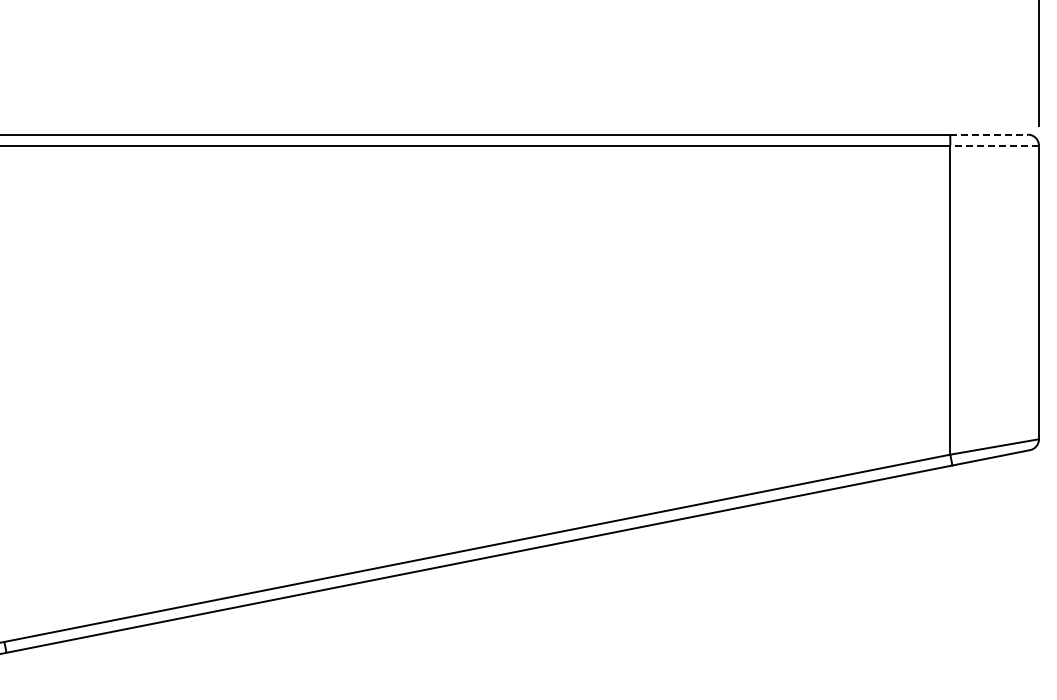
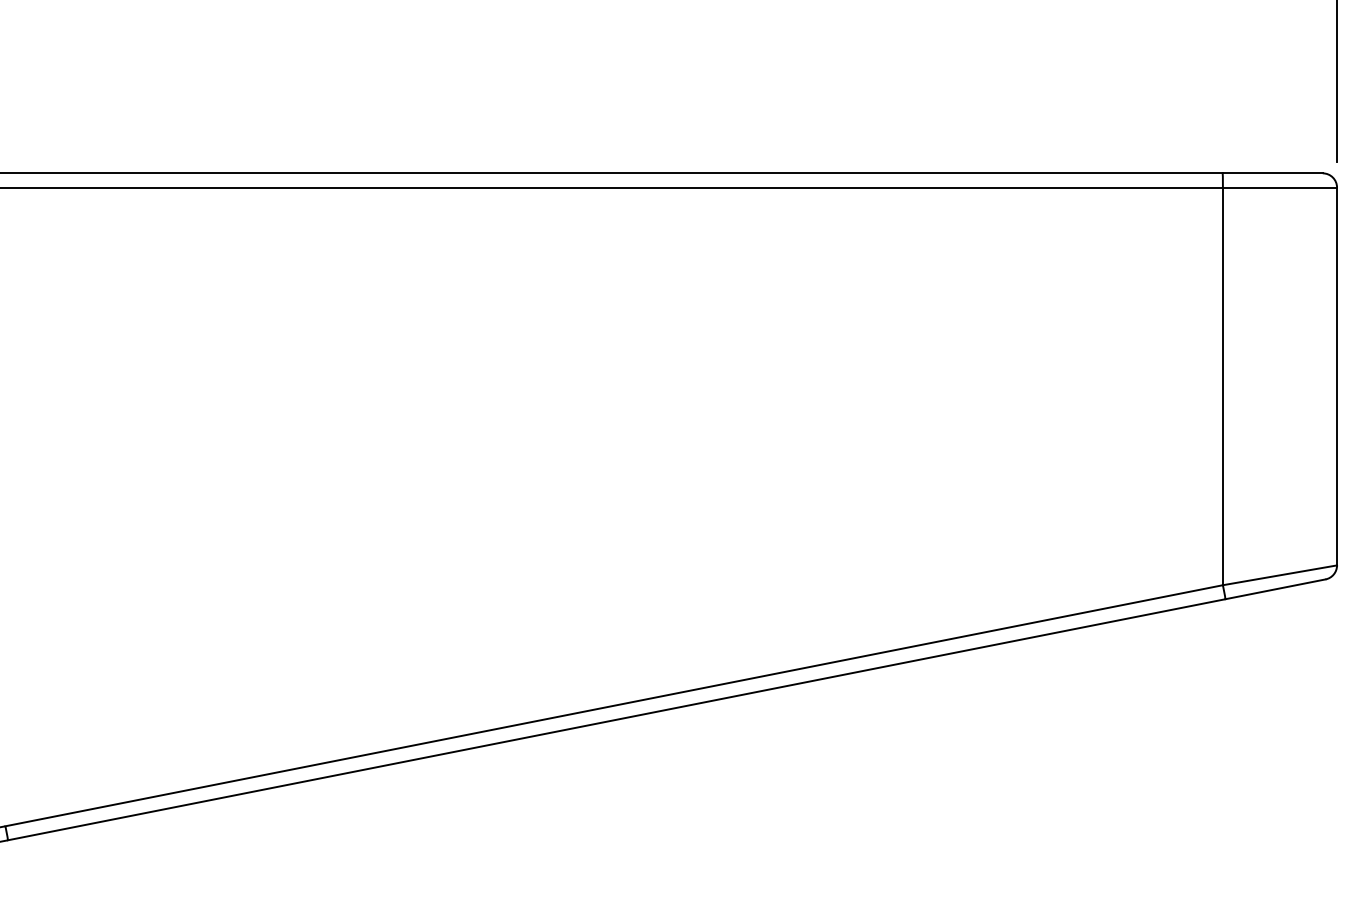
line: (989, 134) -> (1273, 173), dashed -> solid
line: (994, 145) -> (1279, 187), dashed -> solid

